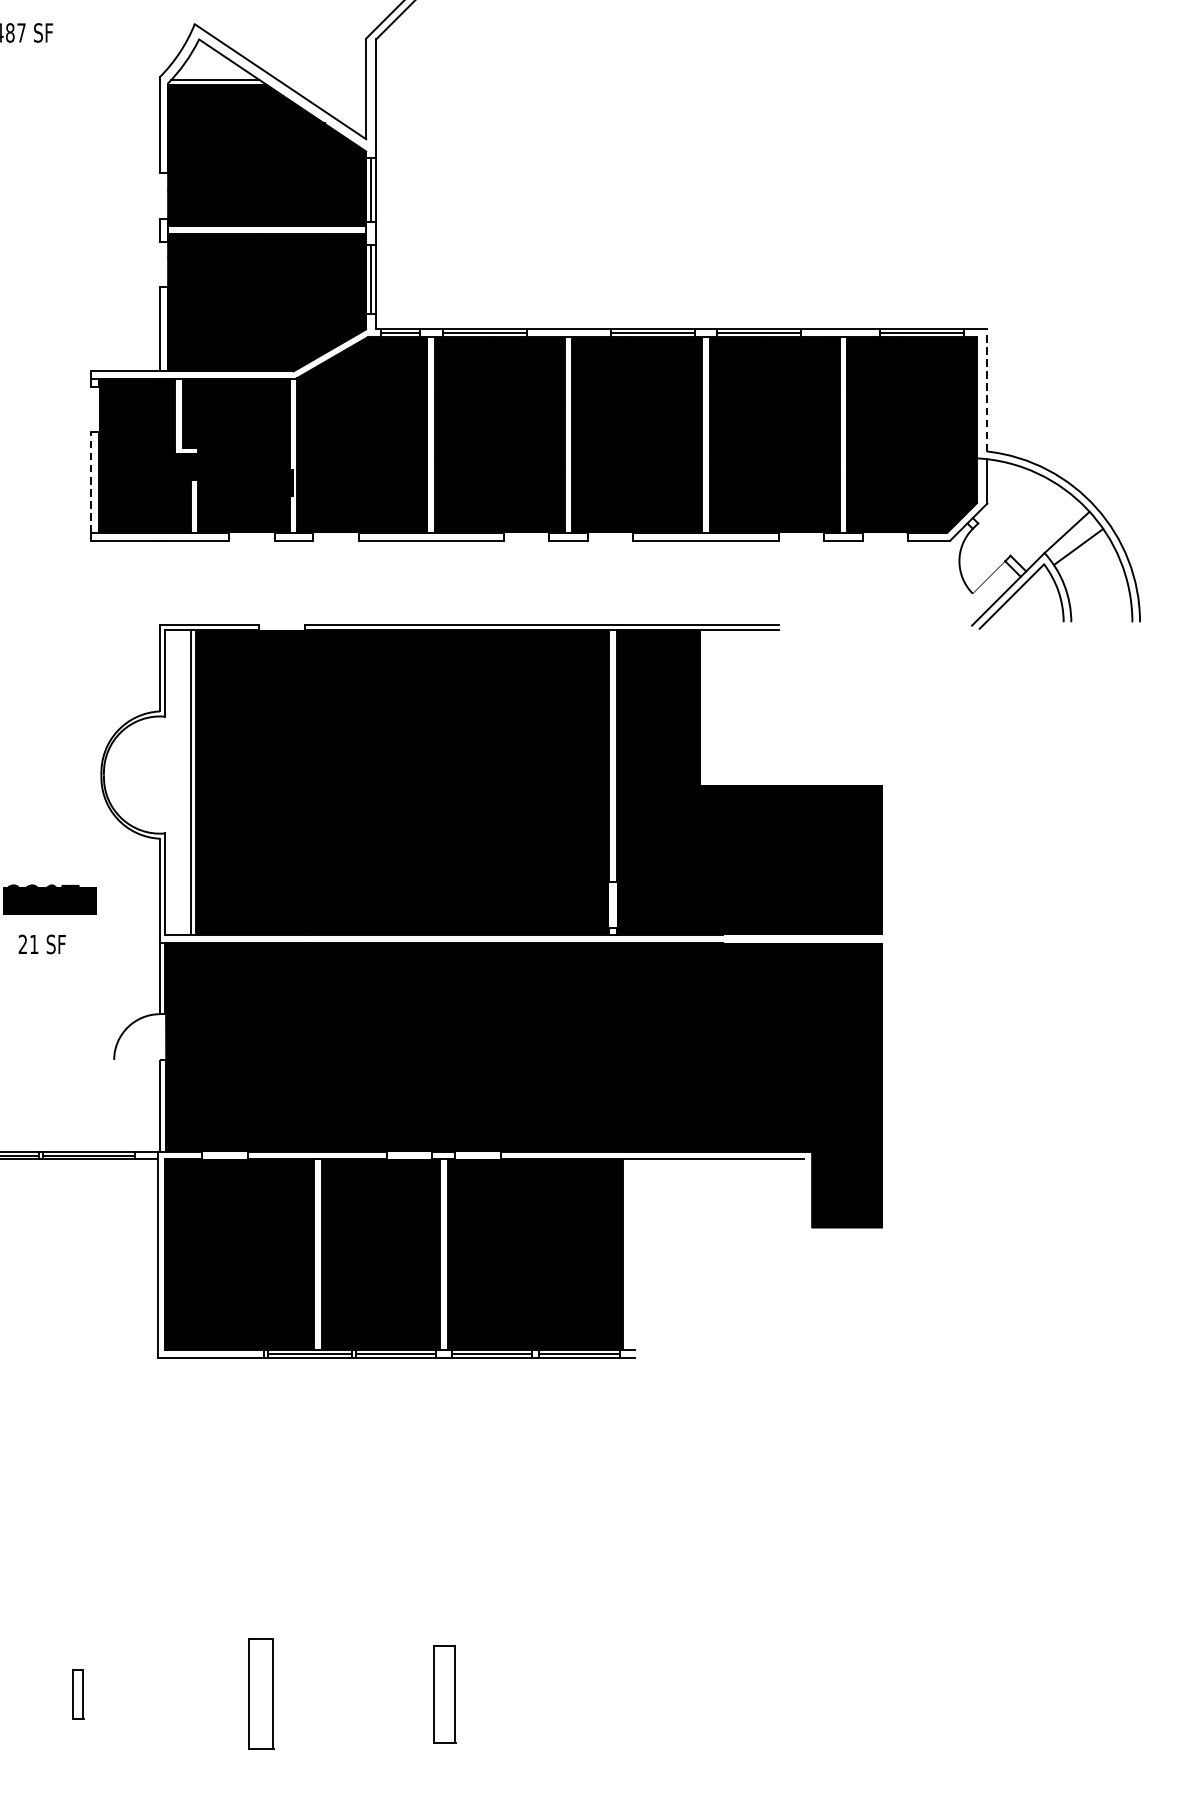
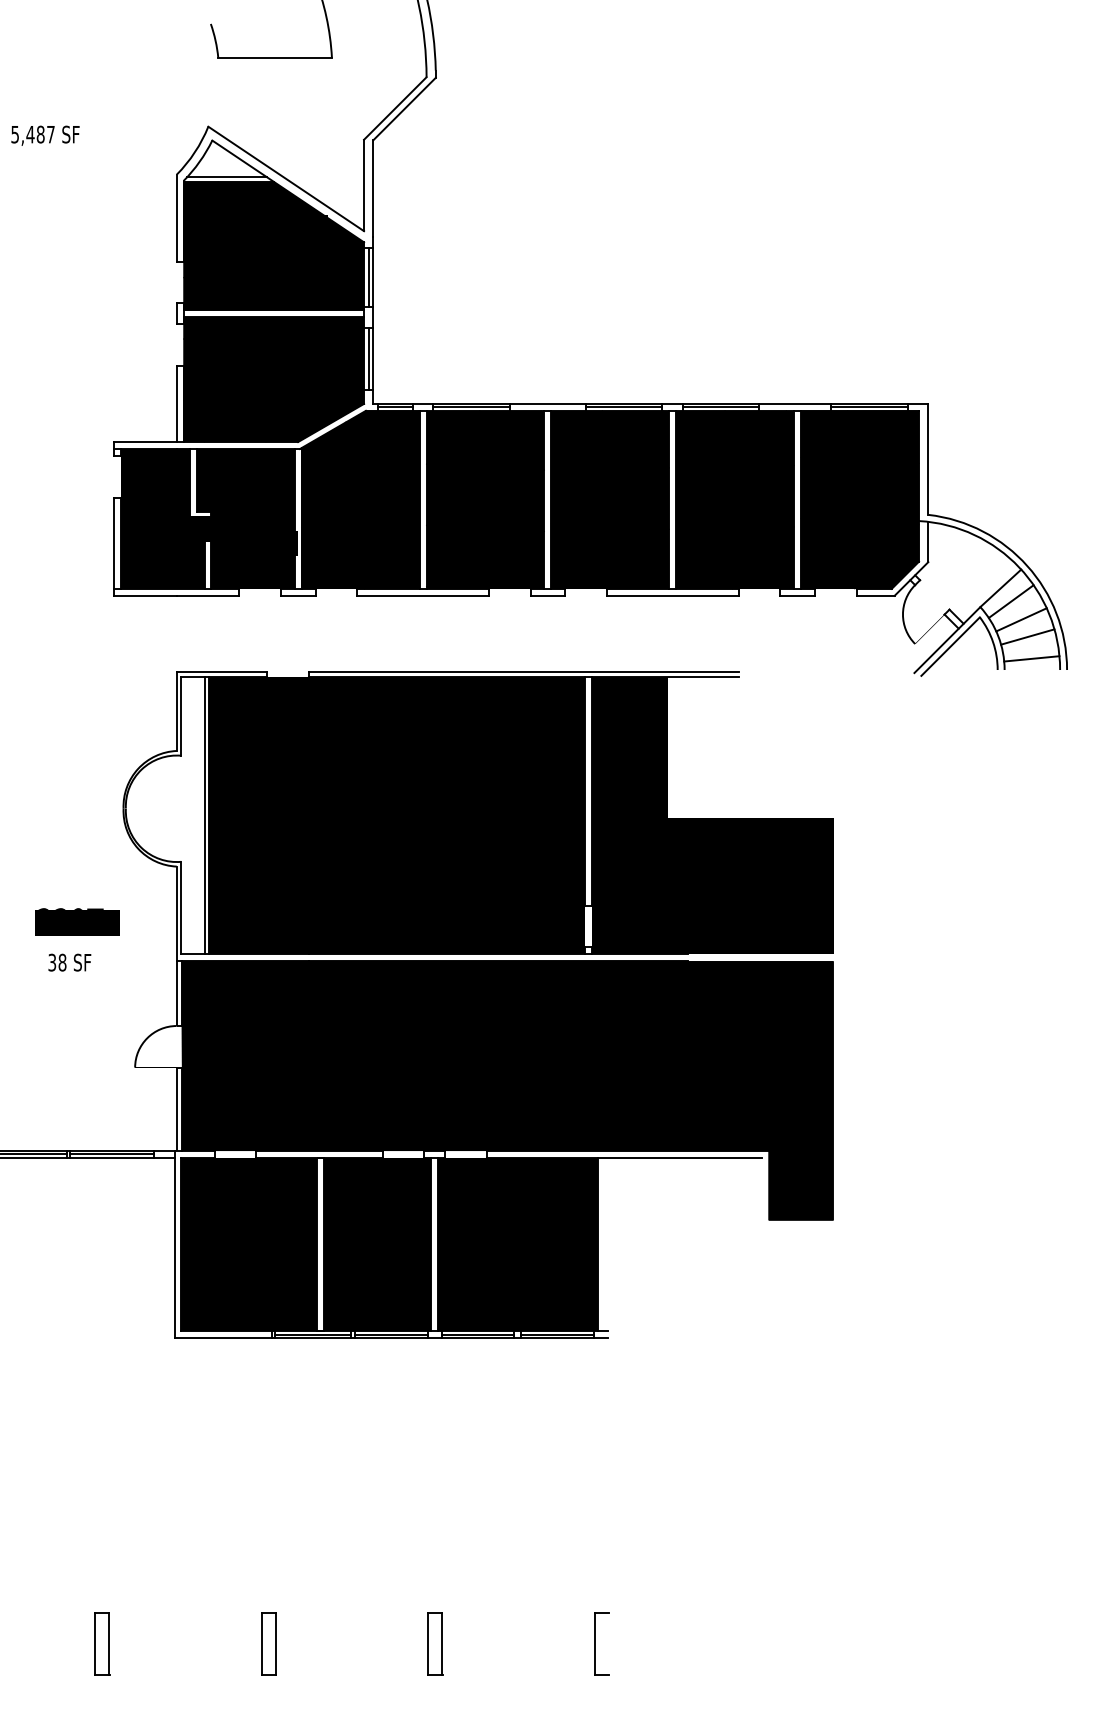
line: (987, 389) -> (928, 458), dashed -> solid
line: (91, 483) -> (114, 543), dashed -> solid
line: (1089, 566) -> (1021, 619), added
line: (1096, 585) -> (1027, 636), added
line: (1100, 609) -> (1031, 658), added
text: (28, 944) -> (57, 962), 21 -> 38
part: (78, 1693) -> (102, 1643), size x1.43
part: (260, 1693) -> (268, 1643), size x0.62
part: (444, 1693) -> (435, 1643), size x0.71
part: (627, 1693) -> (601, 1643), added

